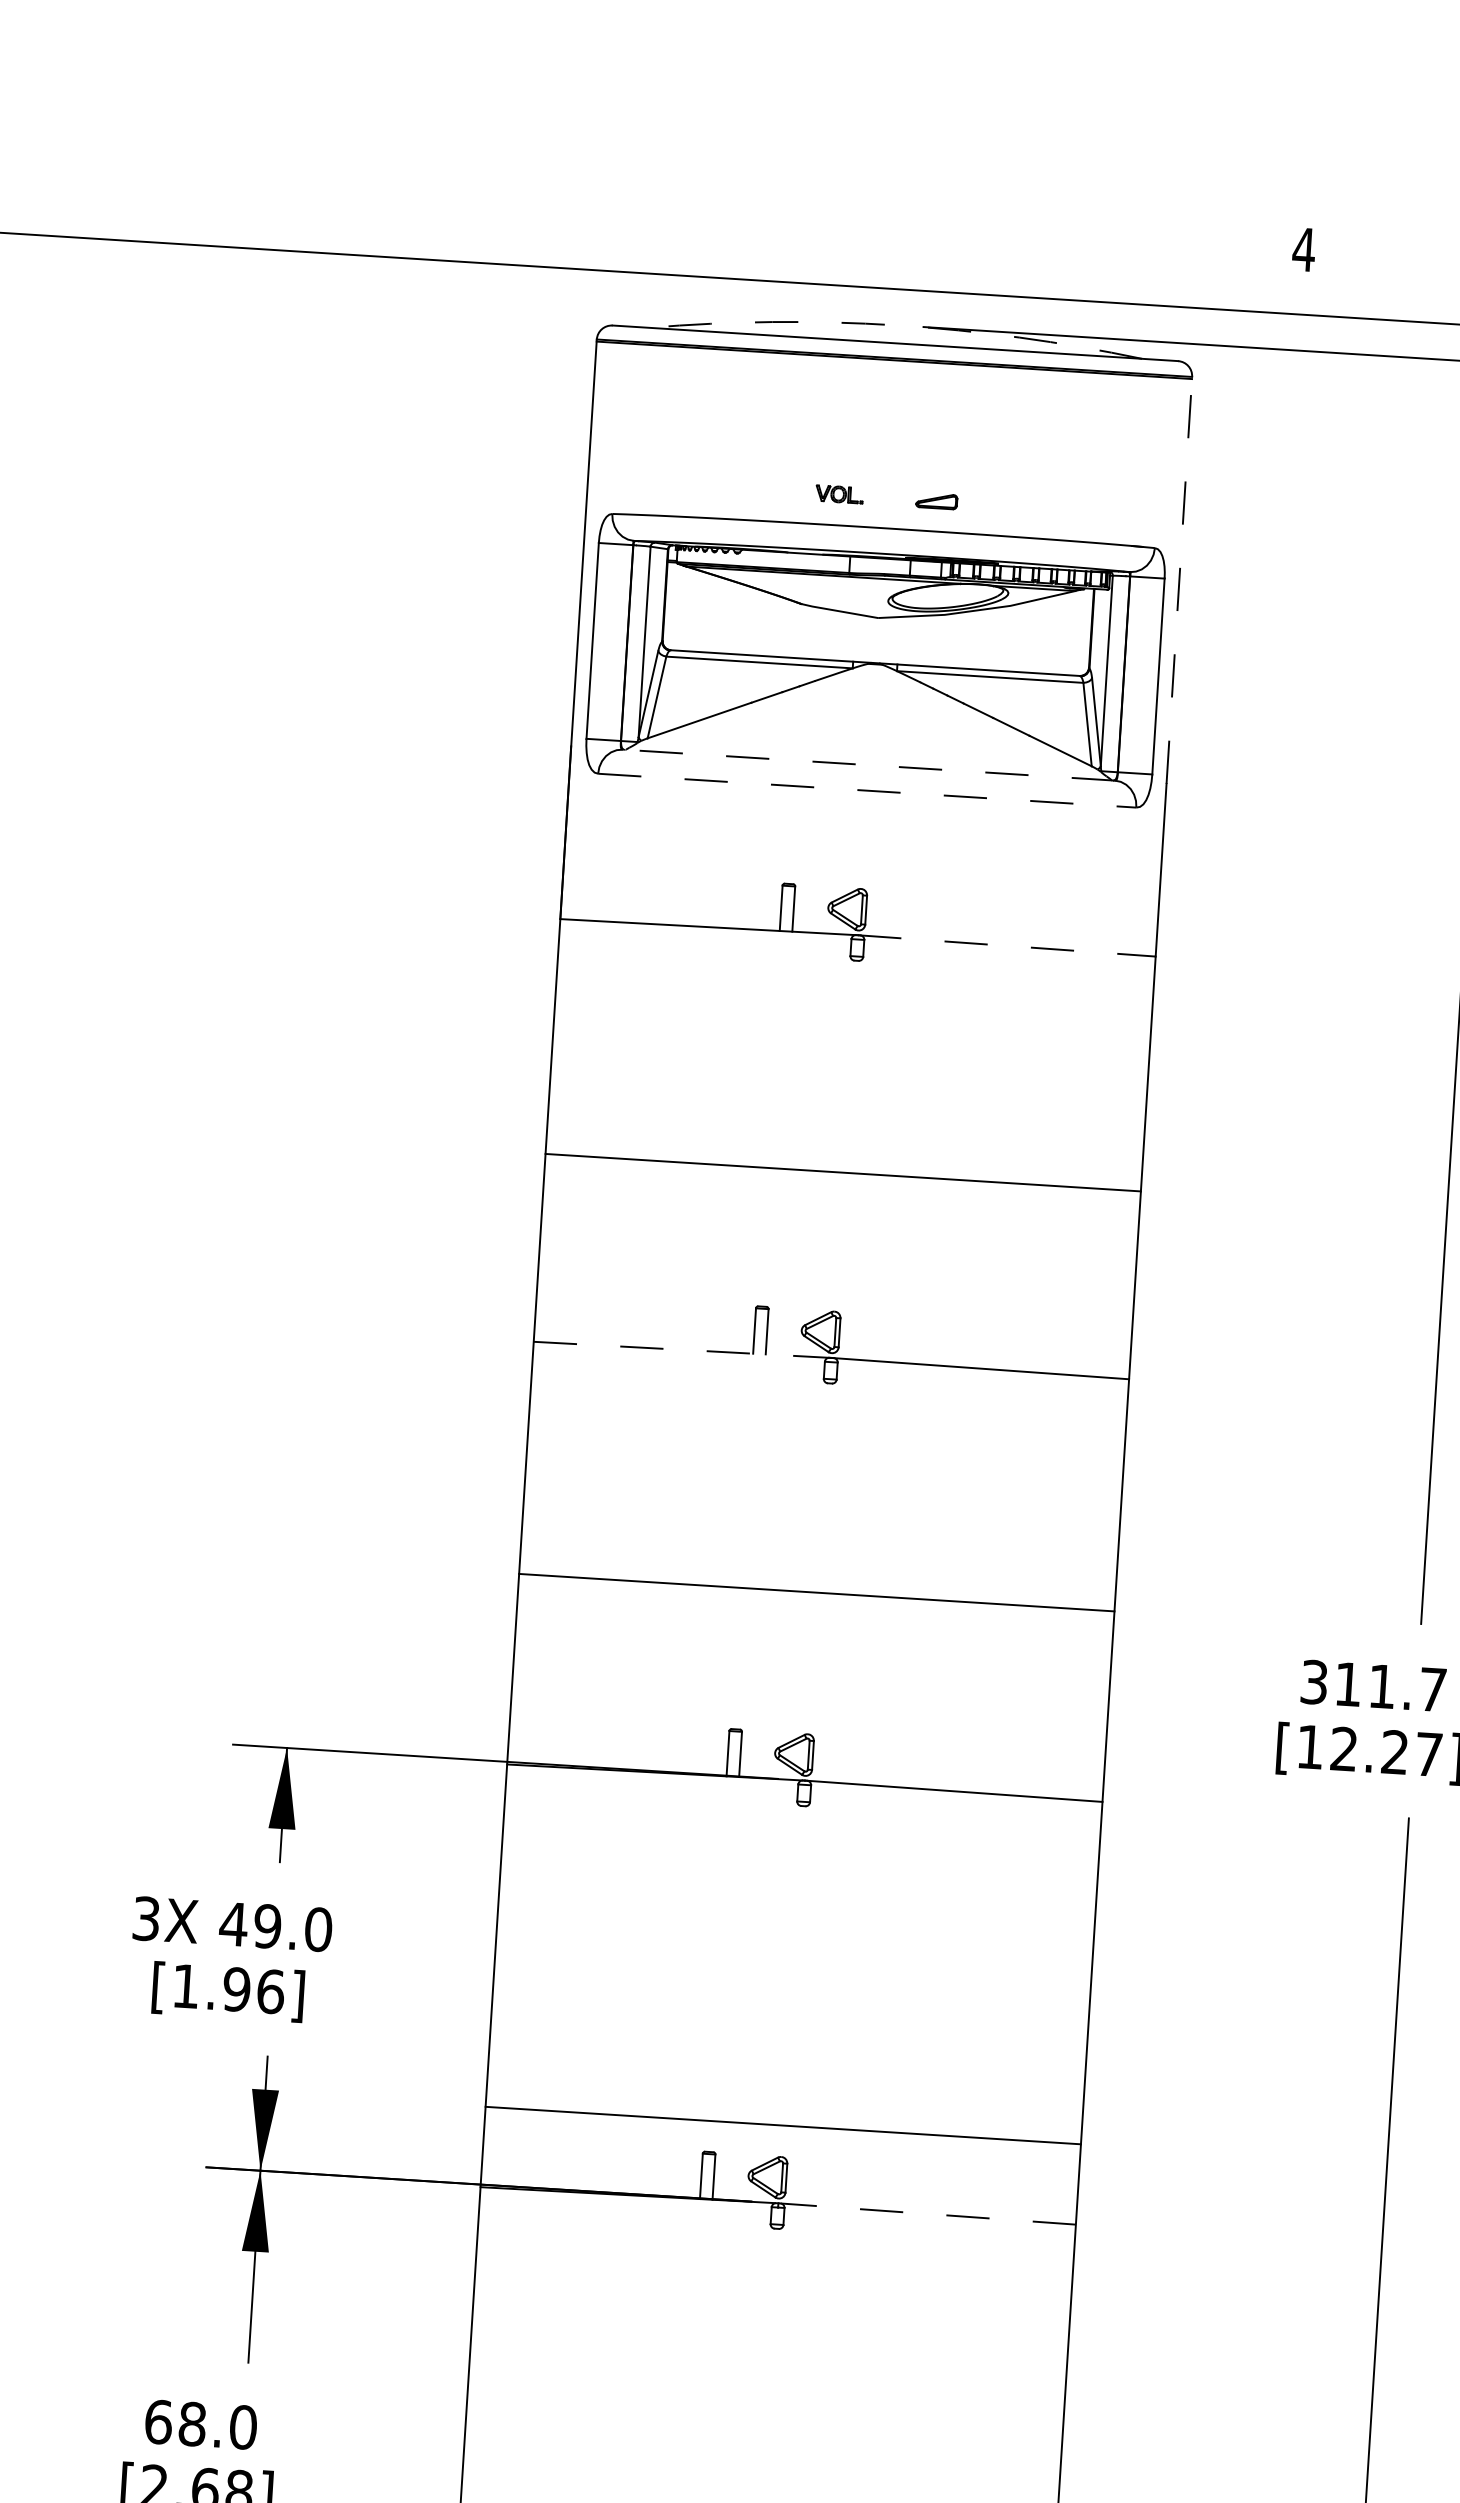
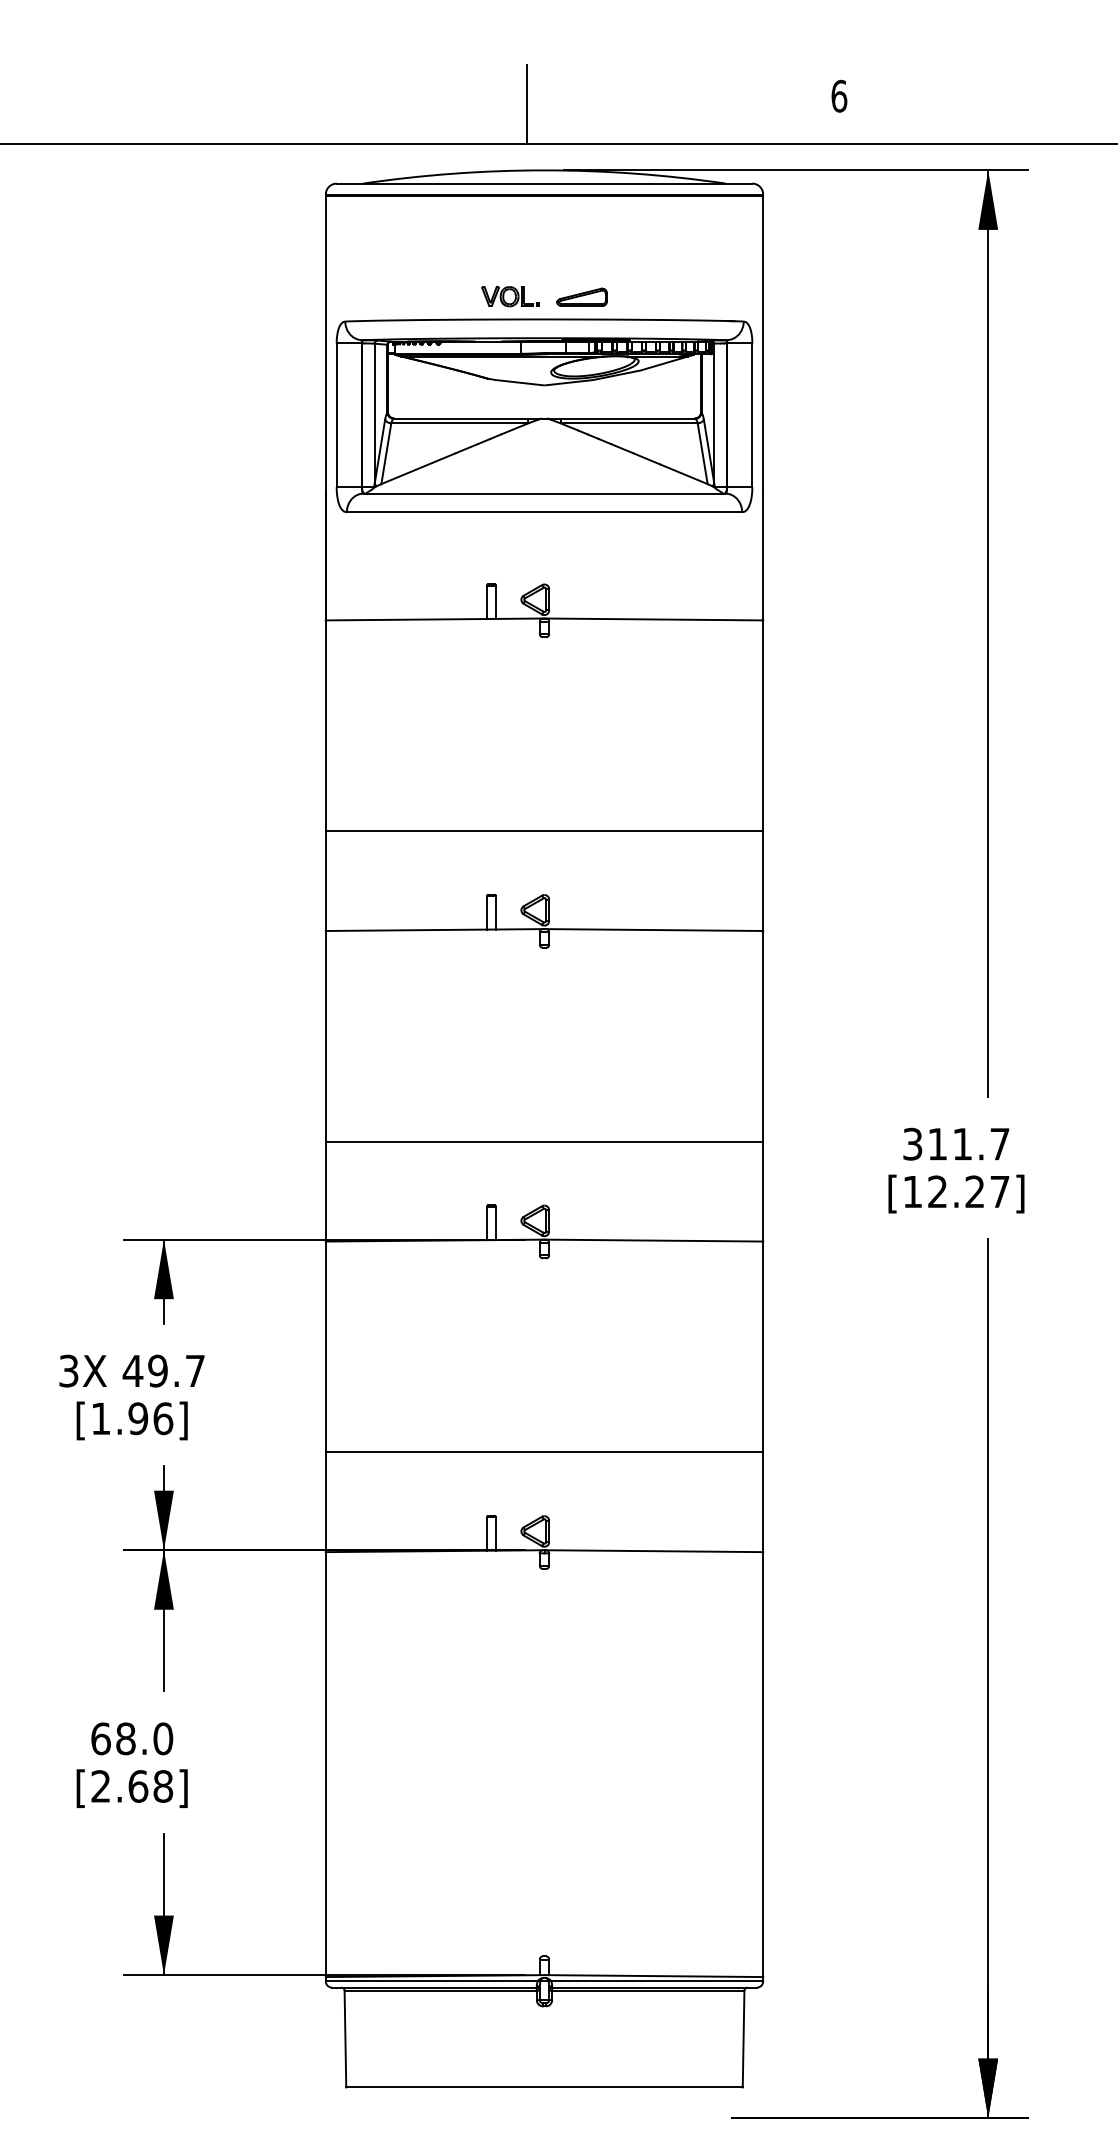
line: (877, 232) -> (526, 103), added
text: (1304, 248) -> (839, 95), 4 -> 6
arc: (896, 325) -> (544, 170), dashed -> solid
part: (839, 494) -> (510, 296), size x1.67
part: (936, 500) -> (581, 296), size x1.67
line: (1179, 579) -> (763, 343), dashed -> solid
line: (868, 765) -> (544, 493), dashed -> solid
line: (867, 790) -> (544, 512), dashed -> solid
line: (1007, 946) -> (654, 619), dashed -> solid
line: (843, 1172) -> (544, 830), moved
line: (683, 1350) -> (435, 930), dashed -> solid
line: (816, 1592) -> (544, 1141), moved
text: (318, 1928) -> (195, 1370), 49.0 -> 49.7
line: (783, 2126) -> (544, 1452), moved
line: (926, 2214) -> (653, 1551), dashed -> solid

